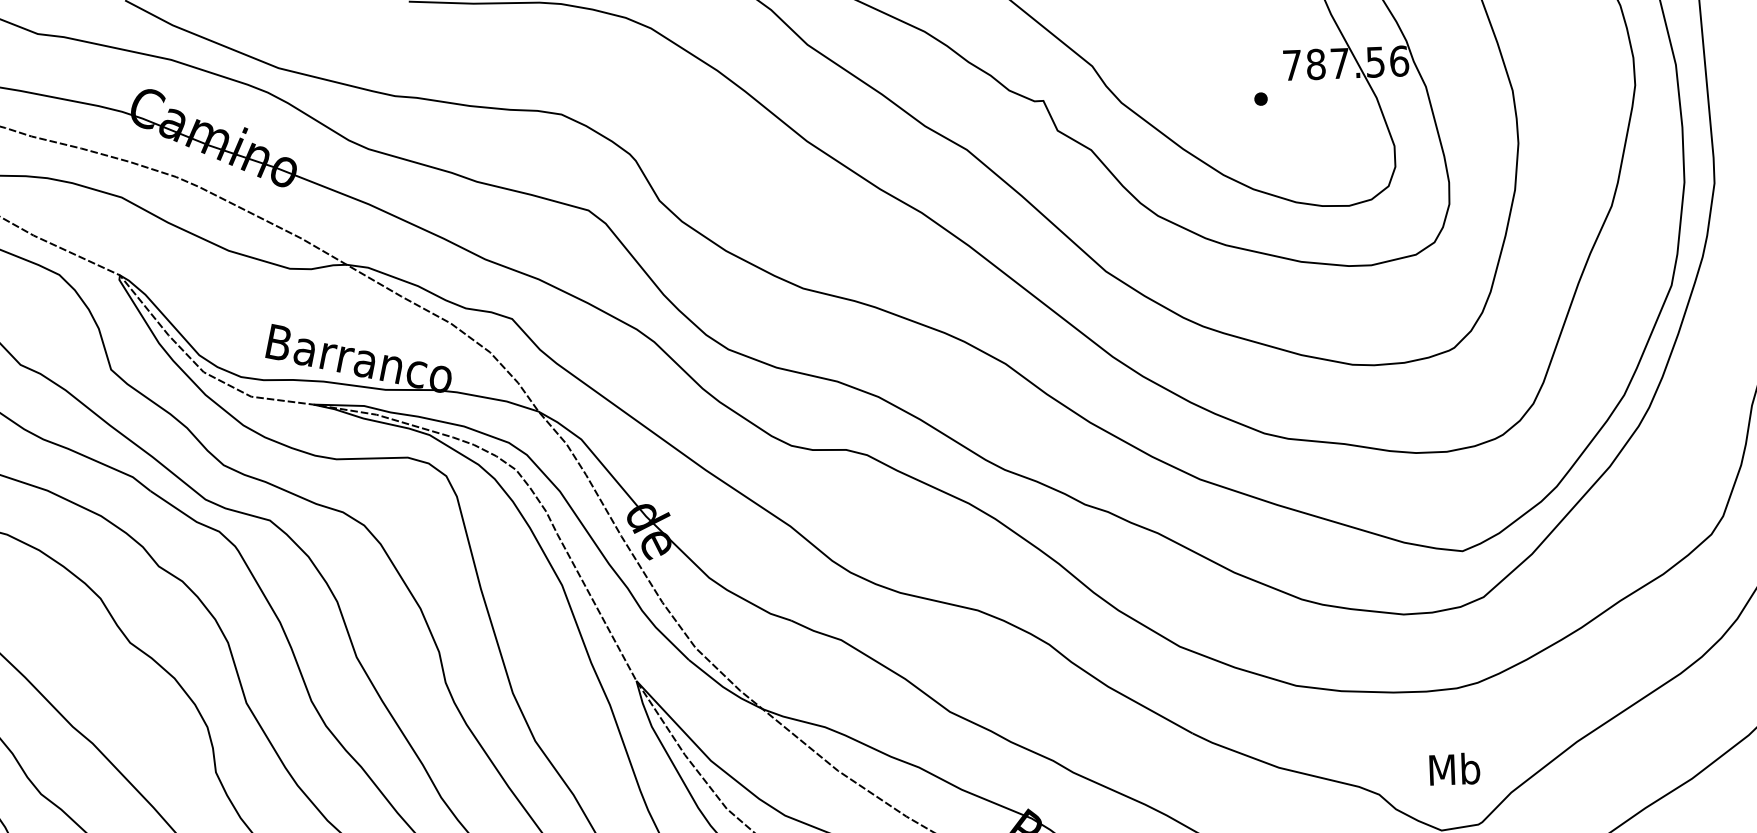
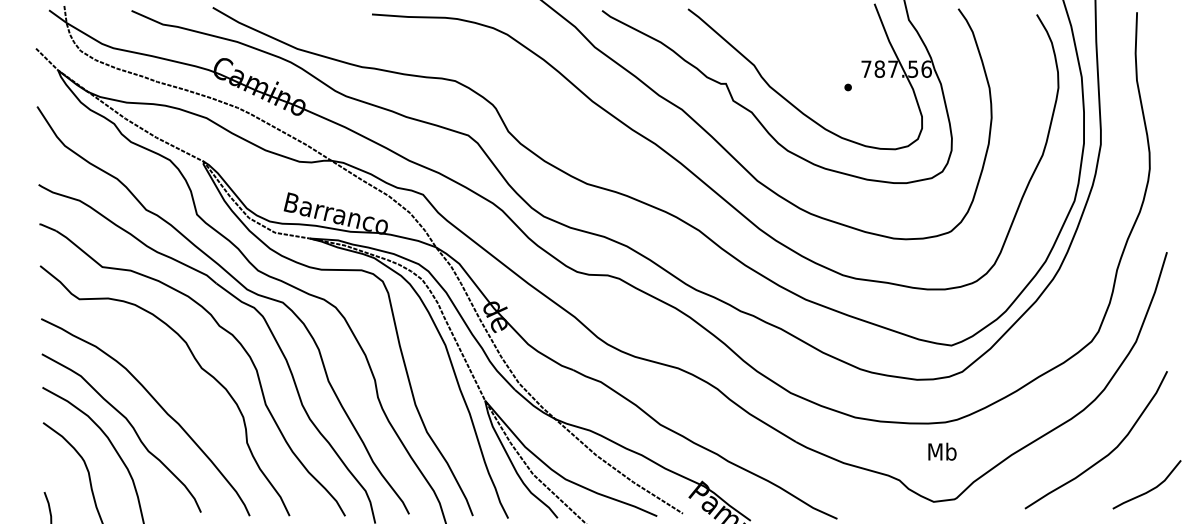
text: (1454, 768) -> (942, 451), moved

